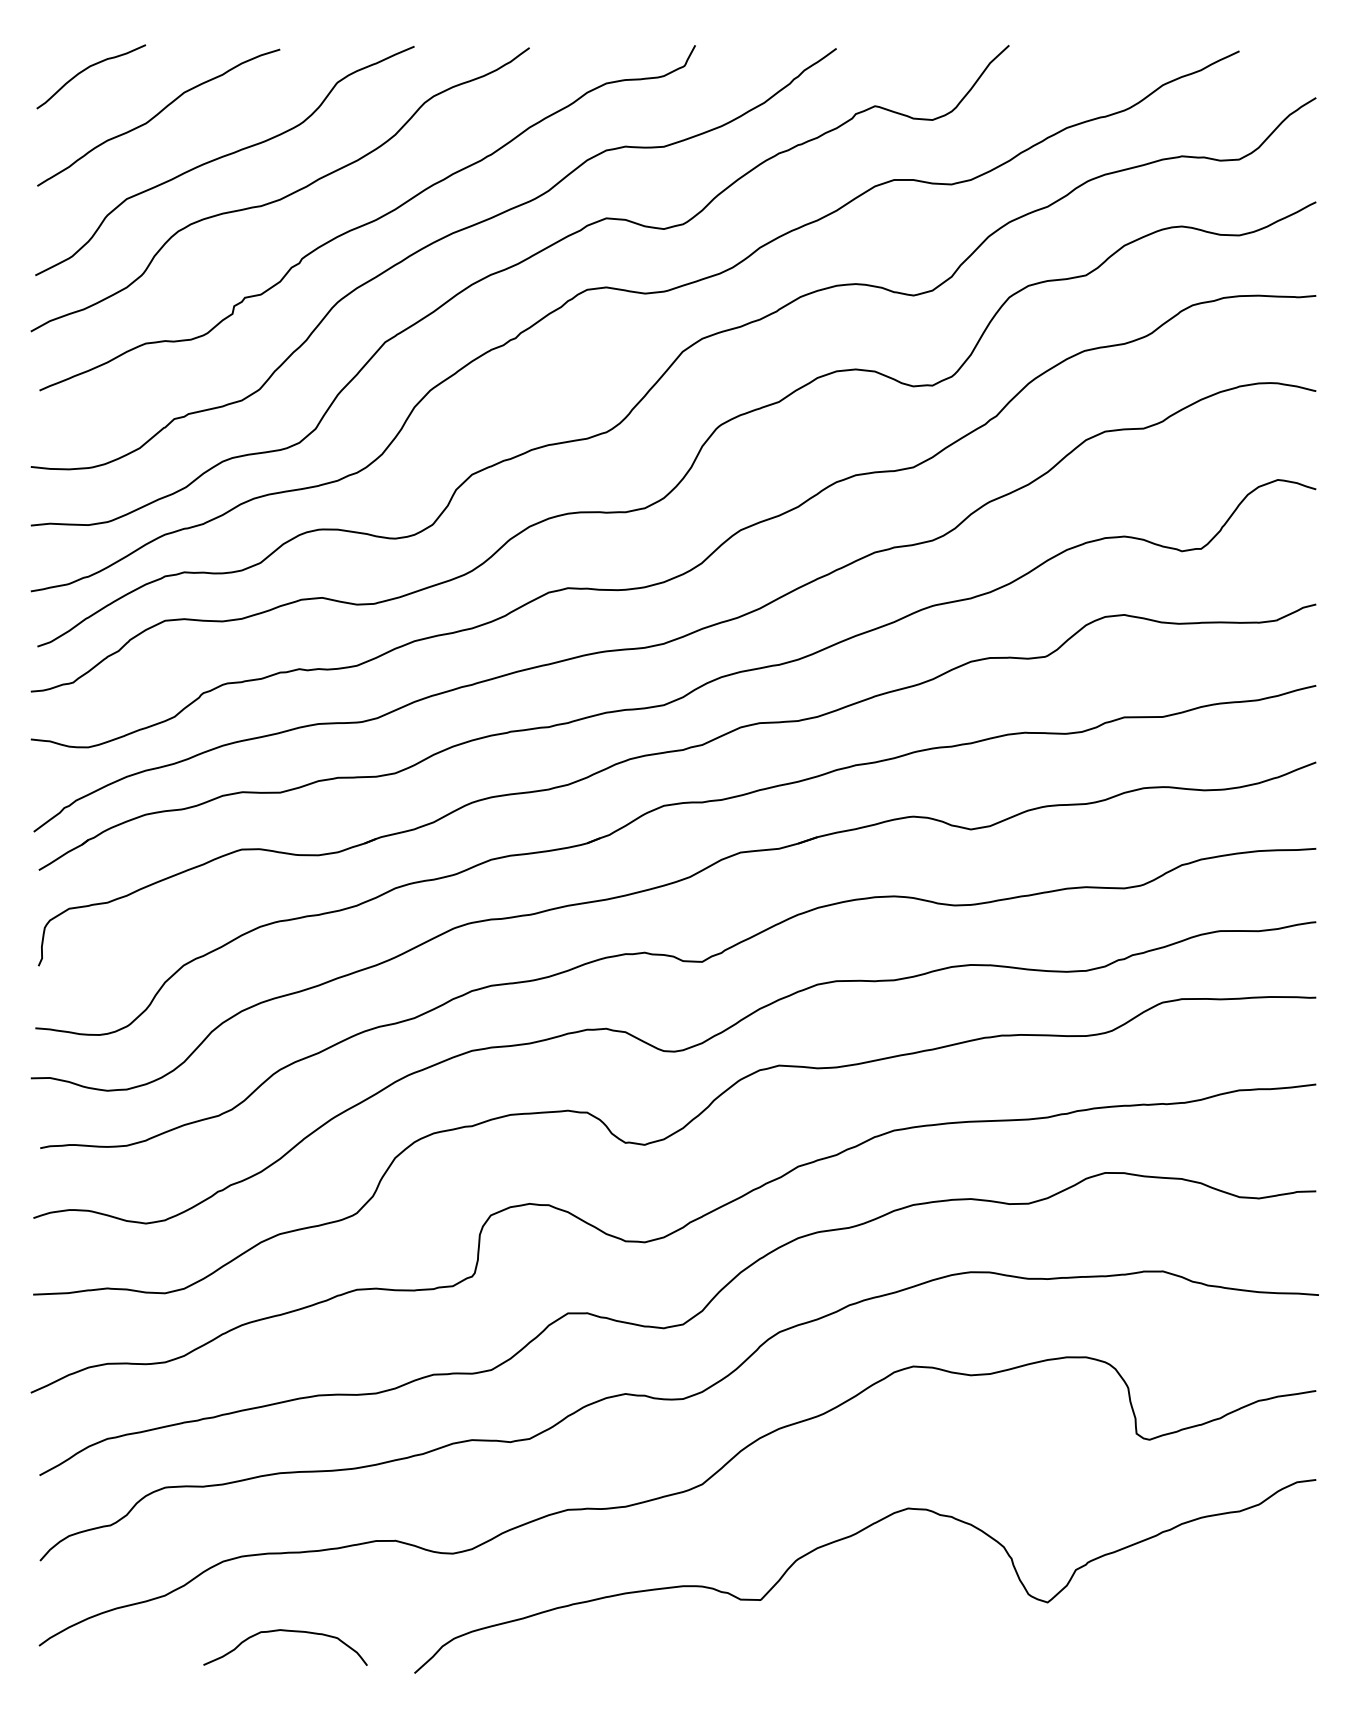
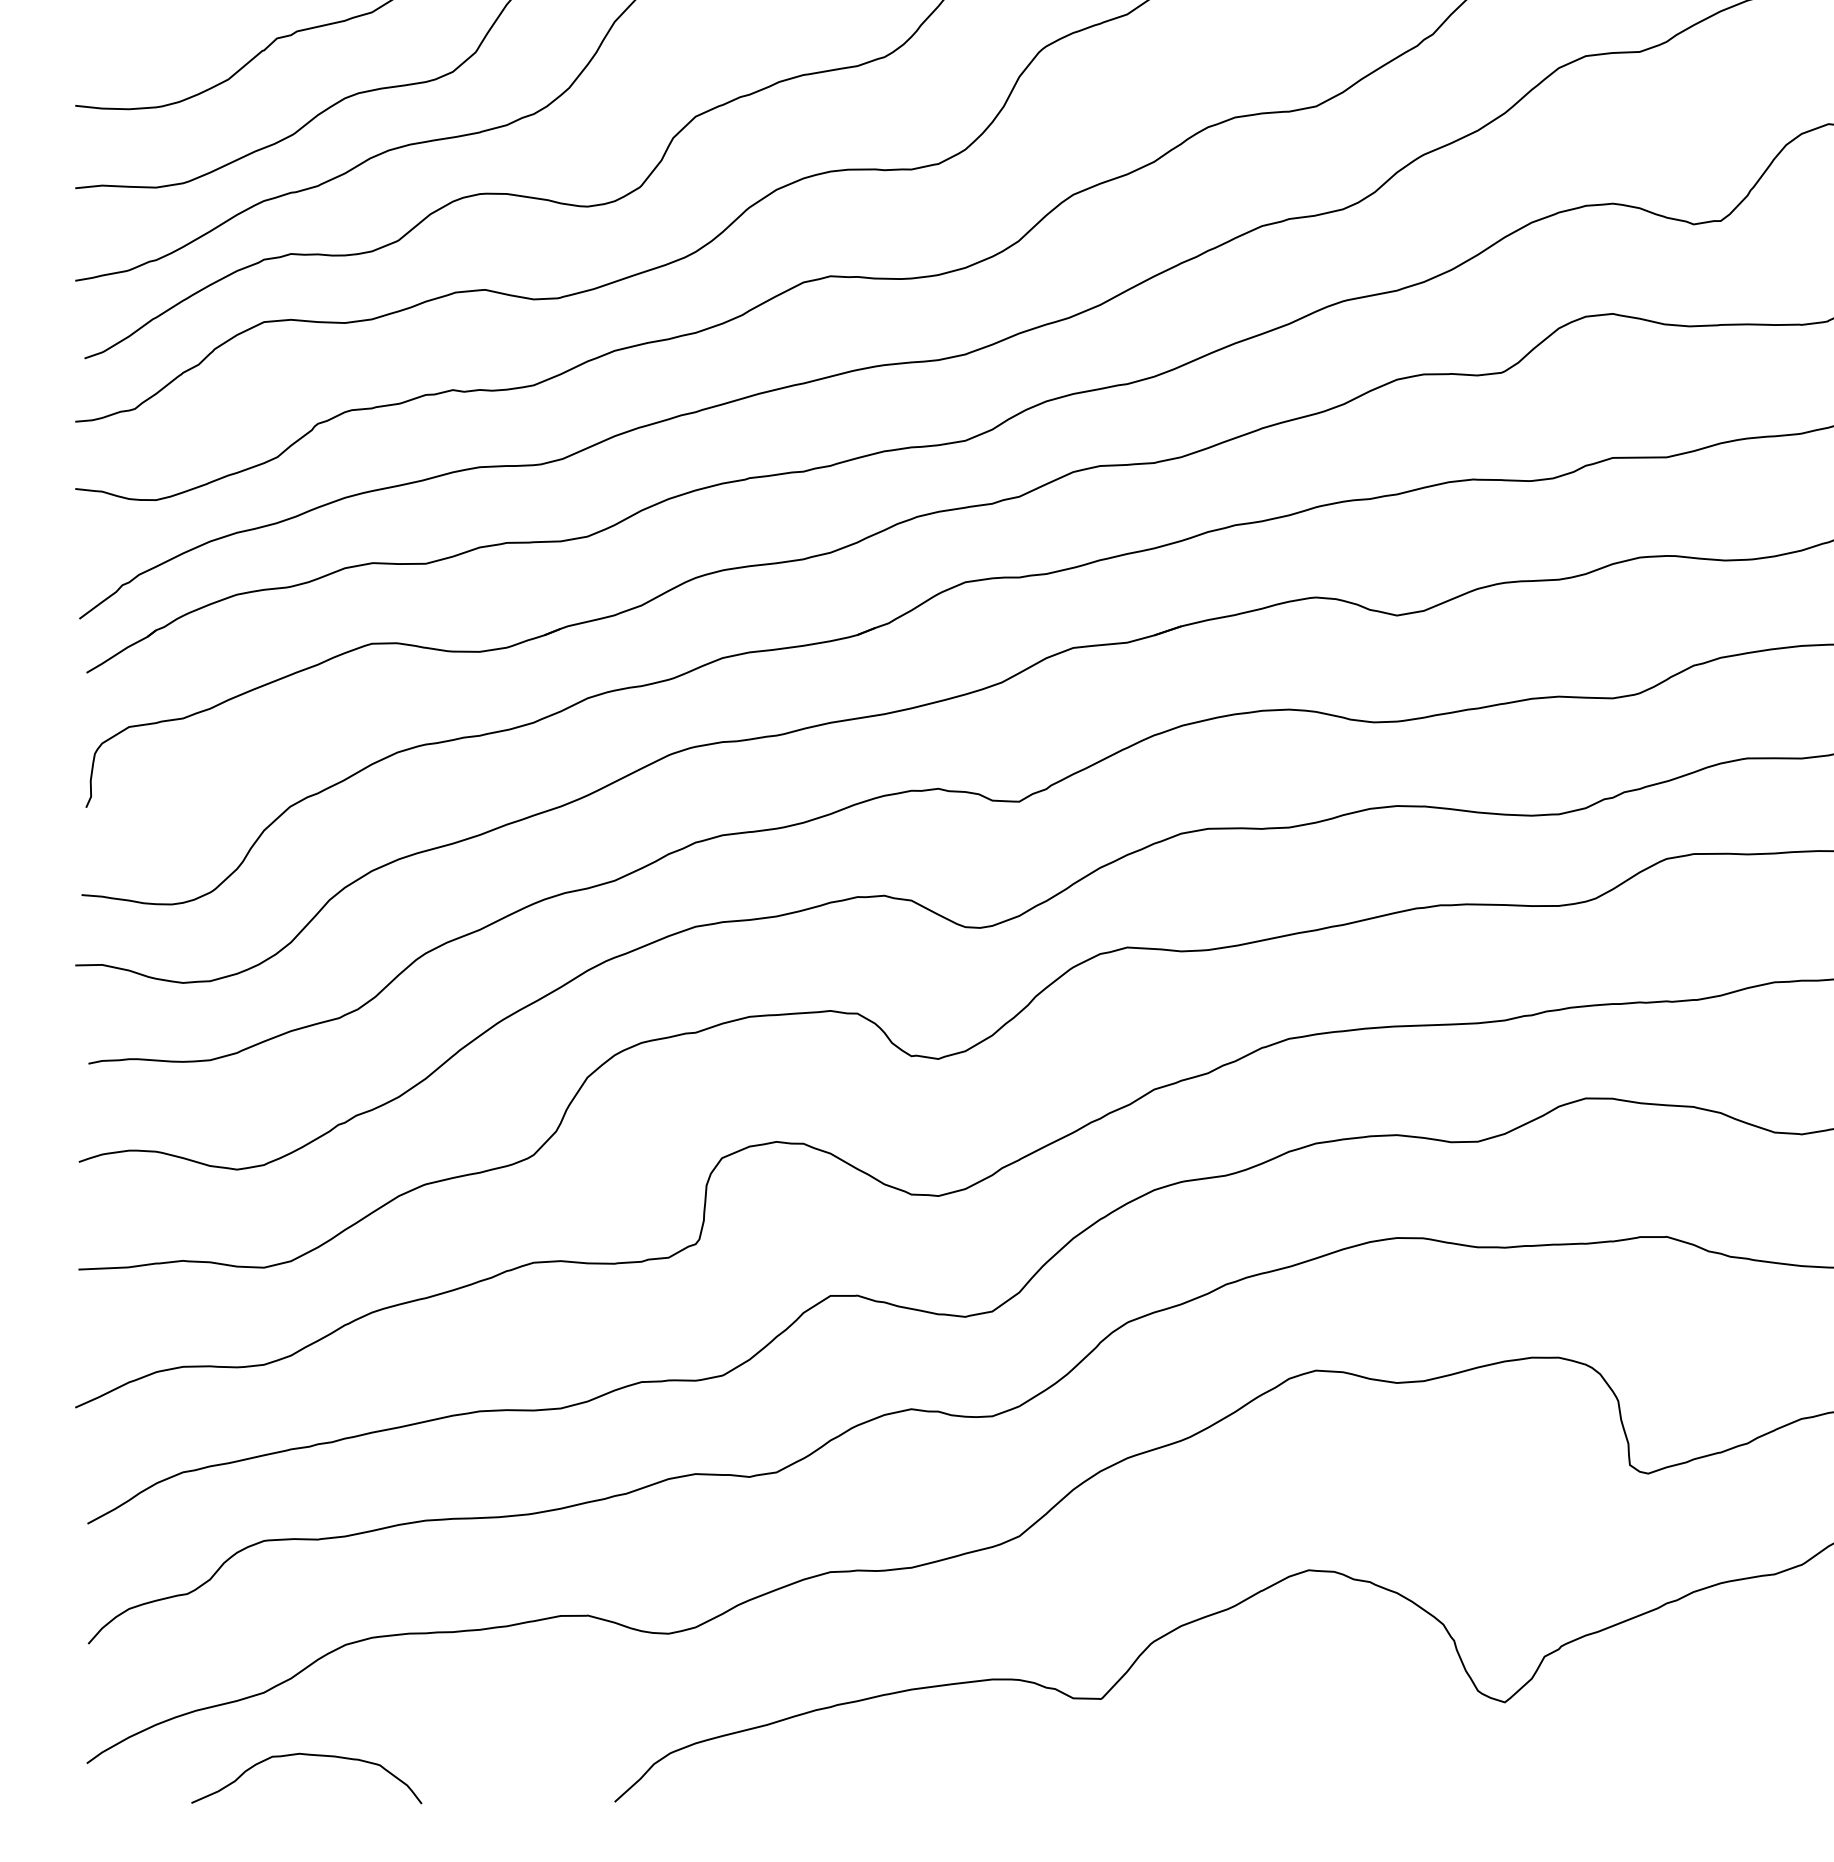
curve: (285, 1631) -> (306, 1755), moved

